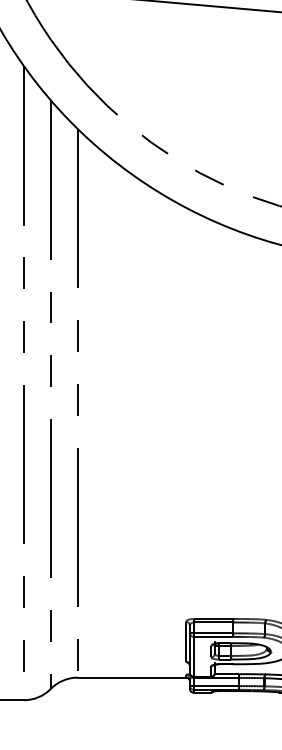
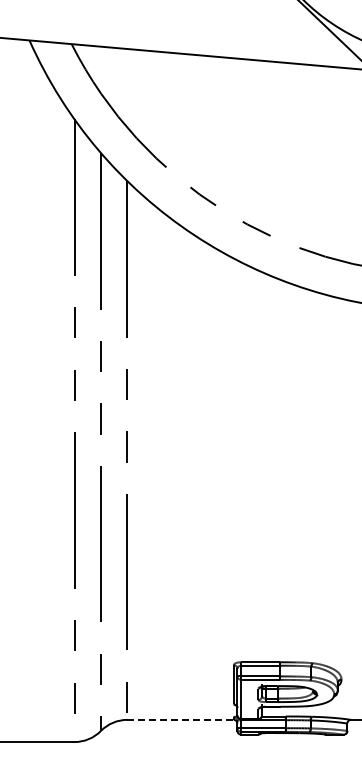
line: (132, 677) -> (181, 719), solid -> dashed

